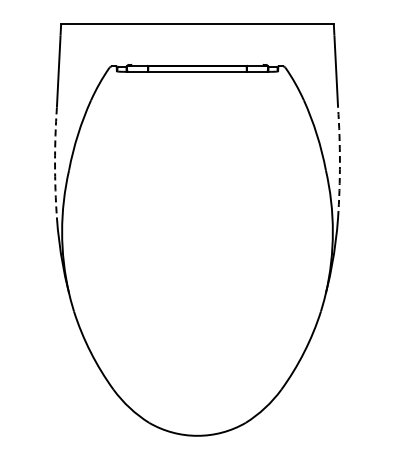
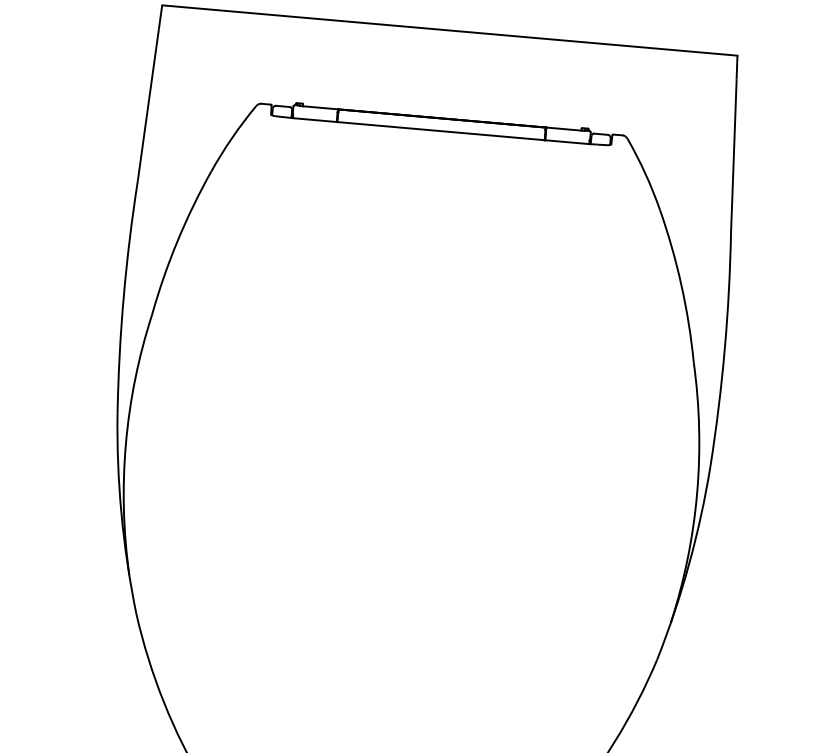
arc: (55, 162) -> (124, 295), dashed -> solid
arc: (339, 162) -> (723, 348), dashed -> solid

